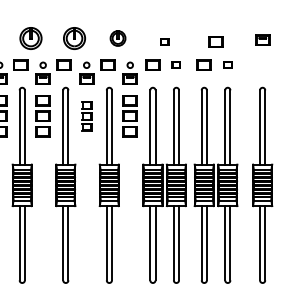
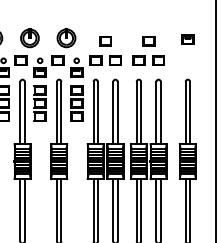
part: (117, 38) -> (66, 38), size x1.43
part: (164, 41) -> (105, 40), size x1.67
part: (175, 64) -> (114, 60), size x1.67
part: (227, 64) -> (158, 60), size x1.67
part: (86, 116) -> (39, 103), size x1.43

